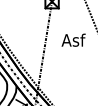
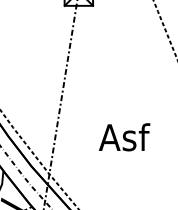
text: (73, 39) -> (124, 135), moved

